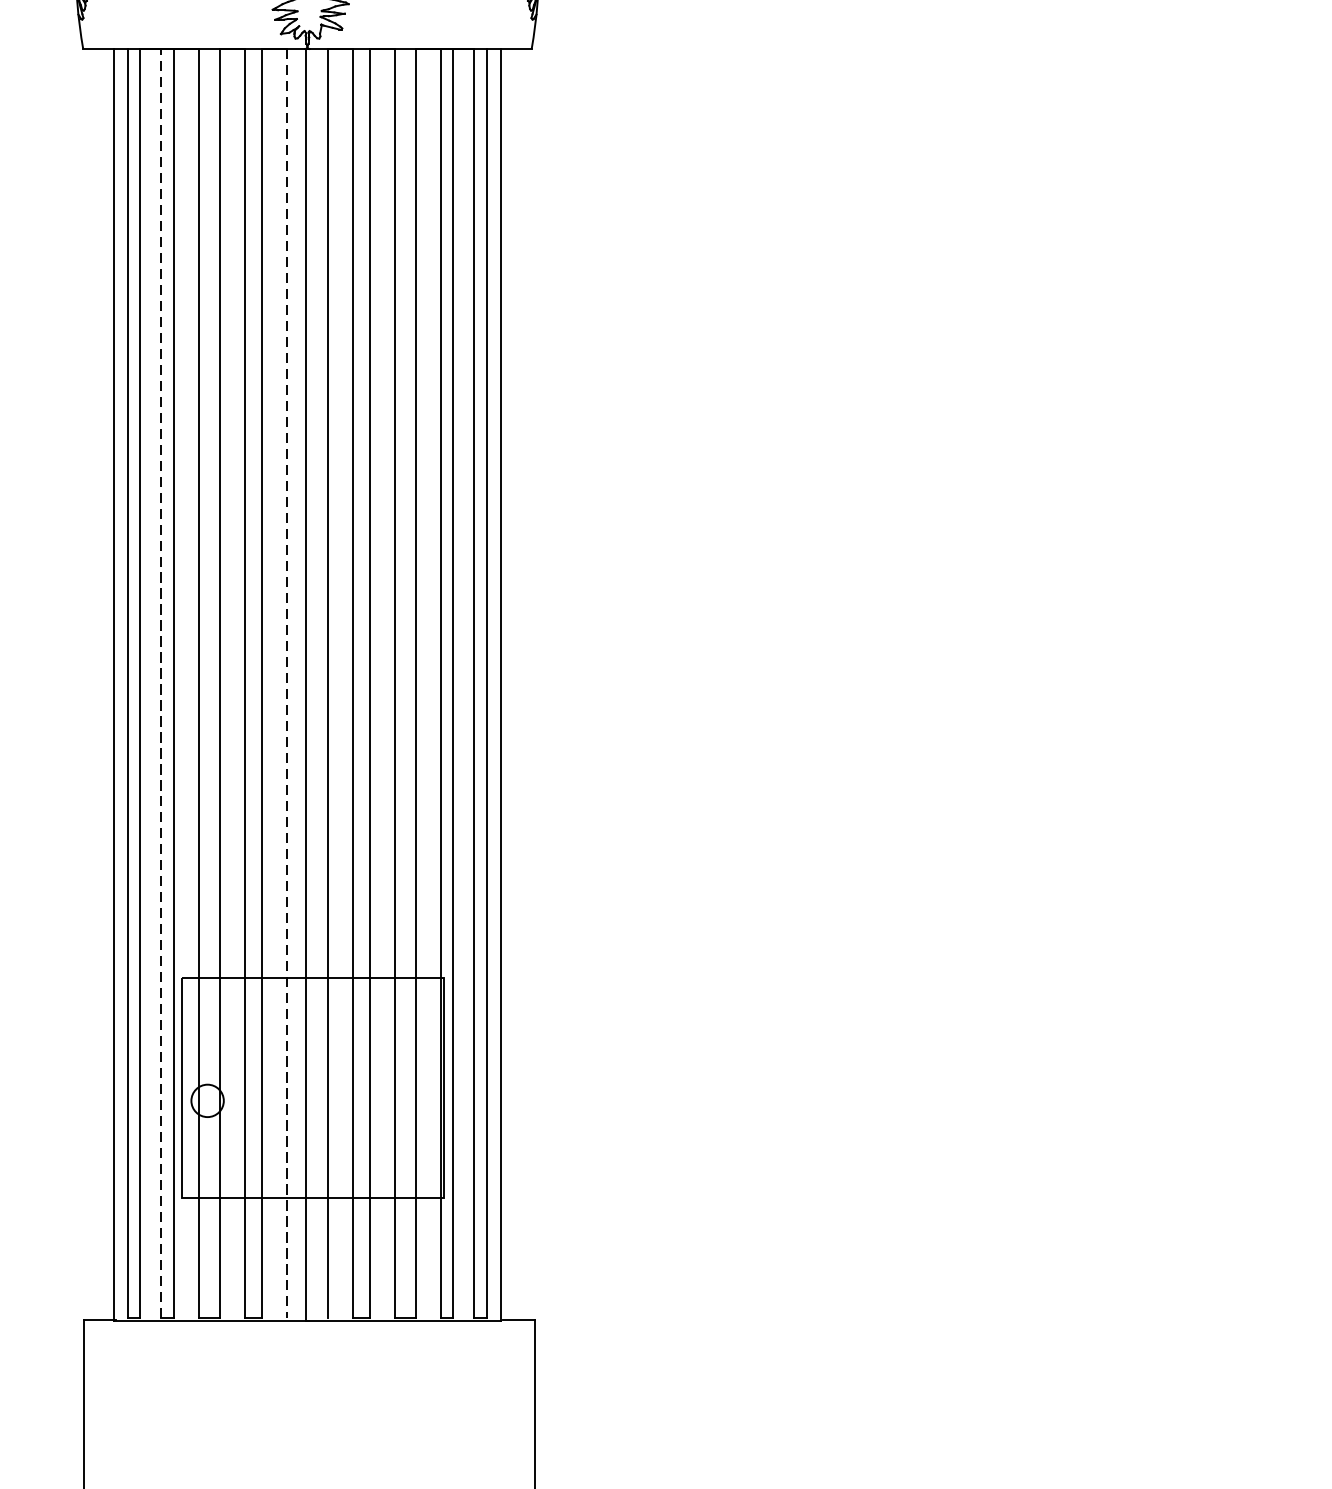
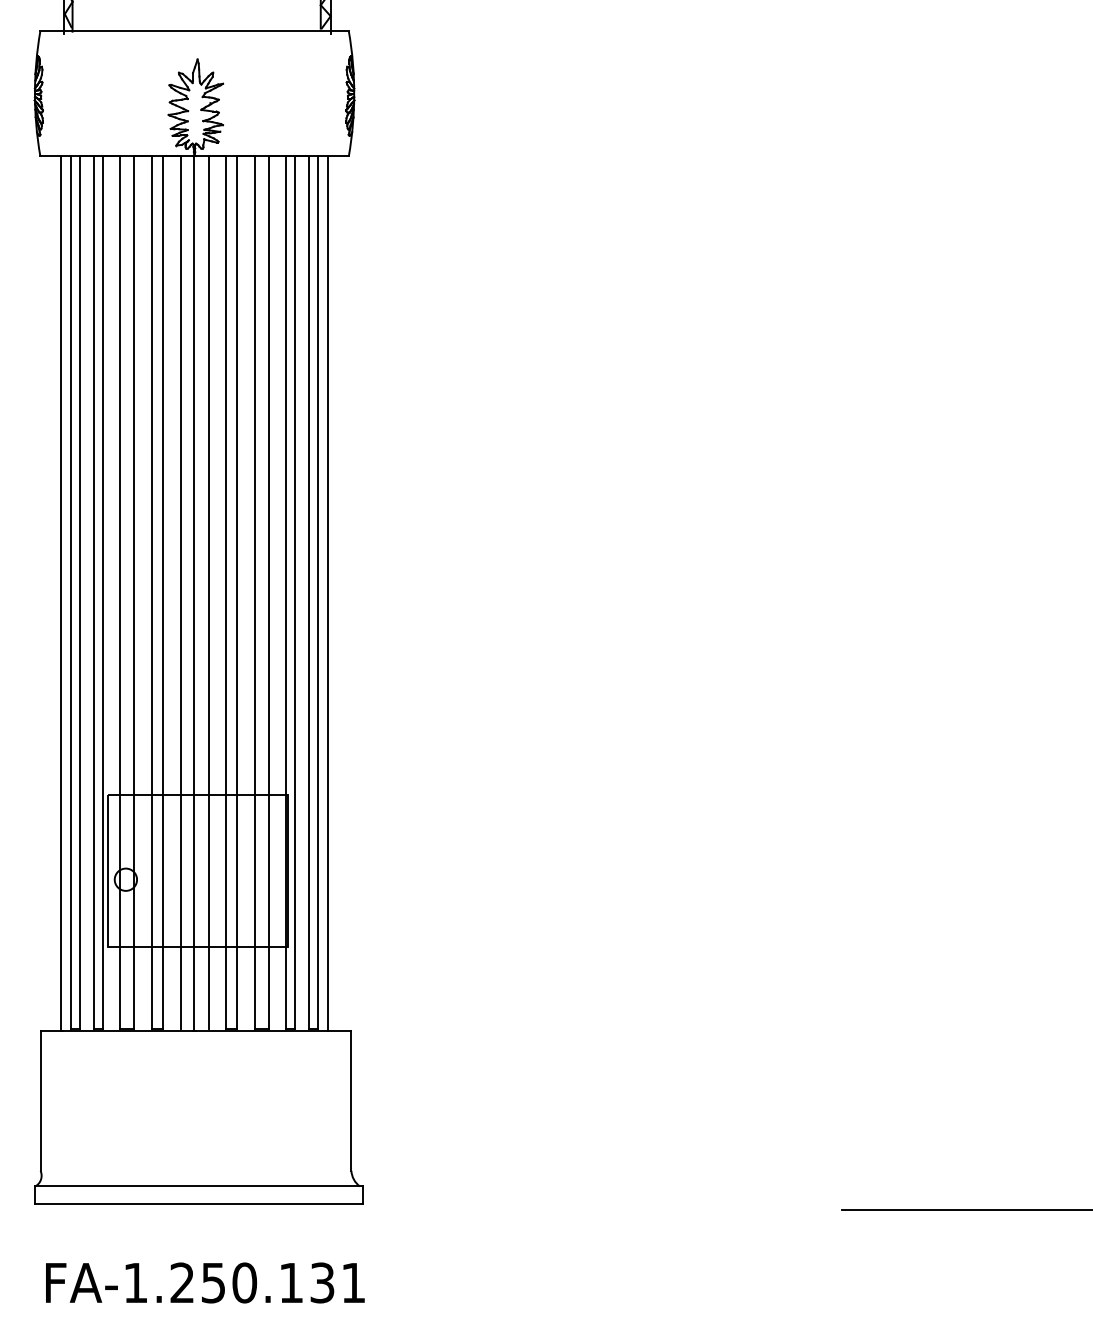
line: (161, 683) -> (94, 592), dashed -> solid
line: (286, 684) -> (180, 593), dashed -> solid

